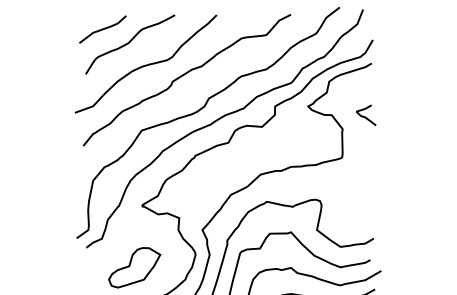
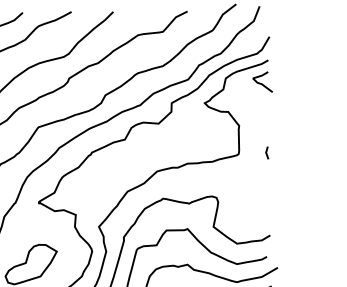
curve: (365, 116) -> (262, 83), moved
line: (370, 155) -> (267, 152), added

